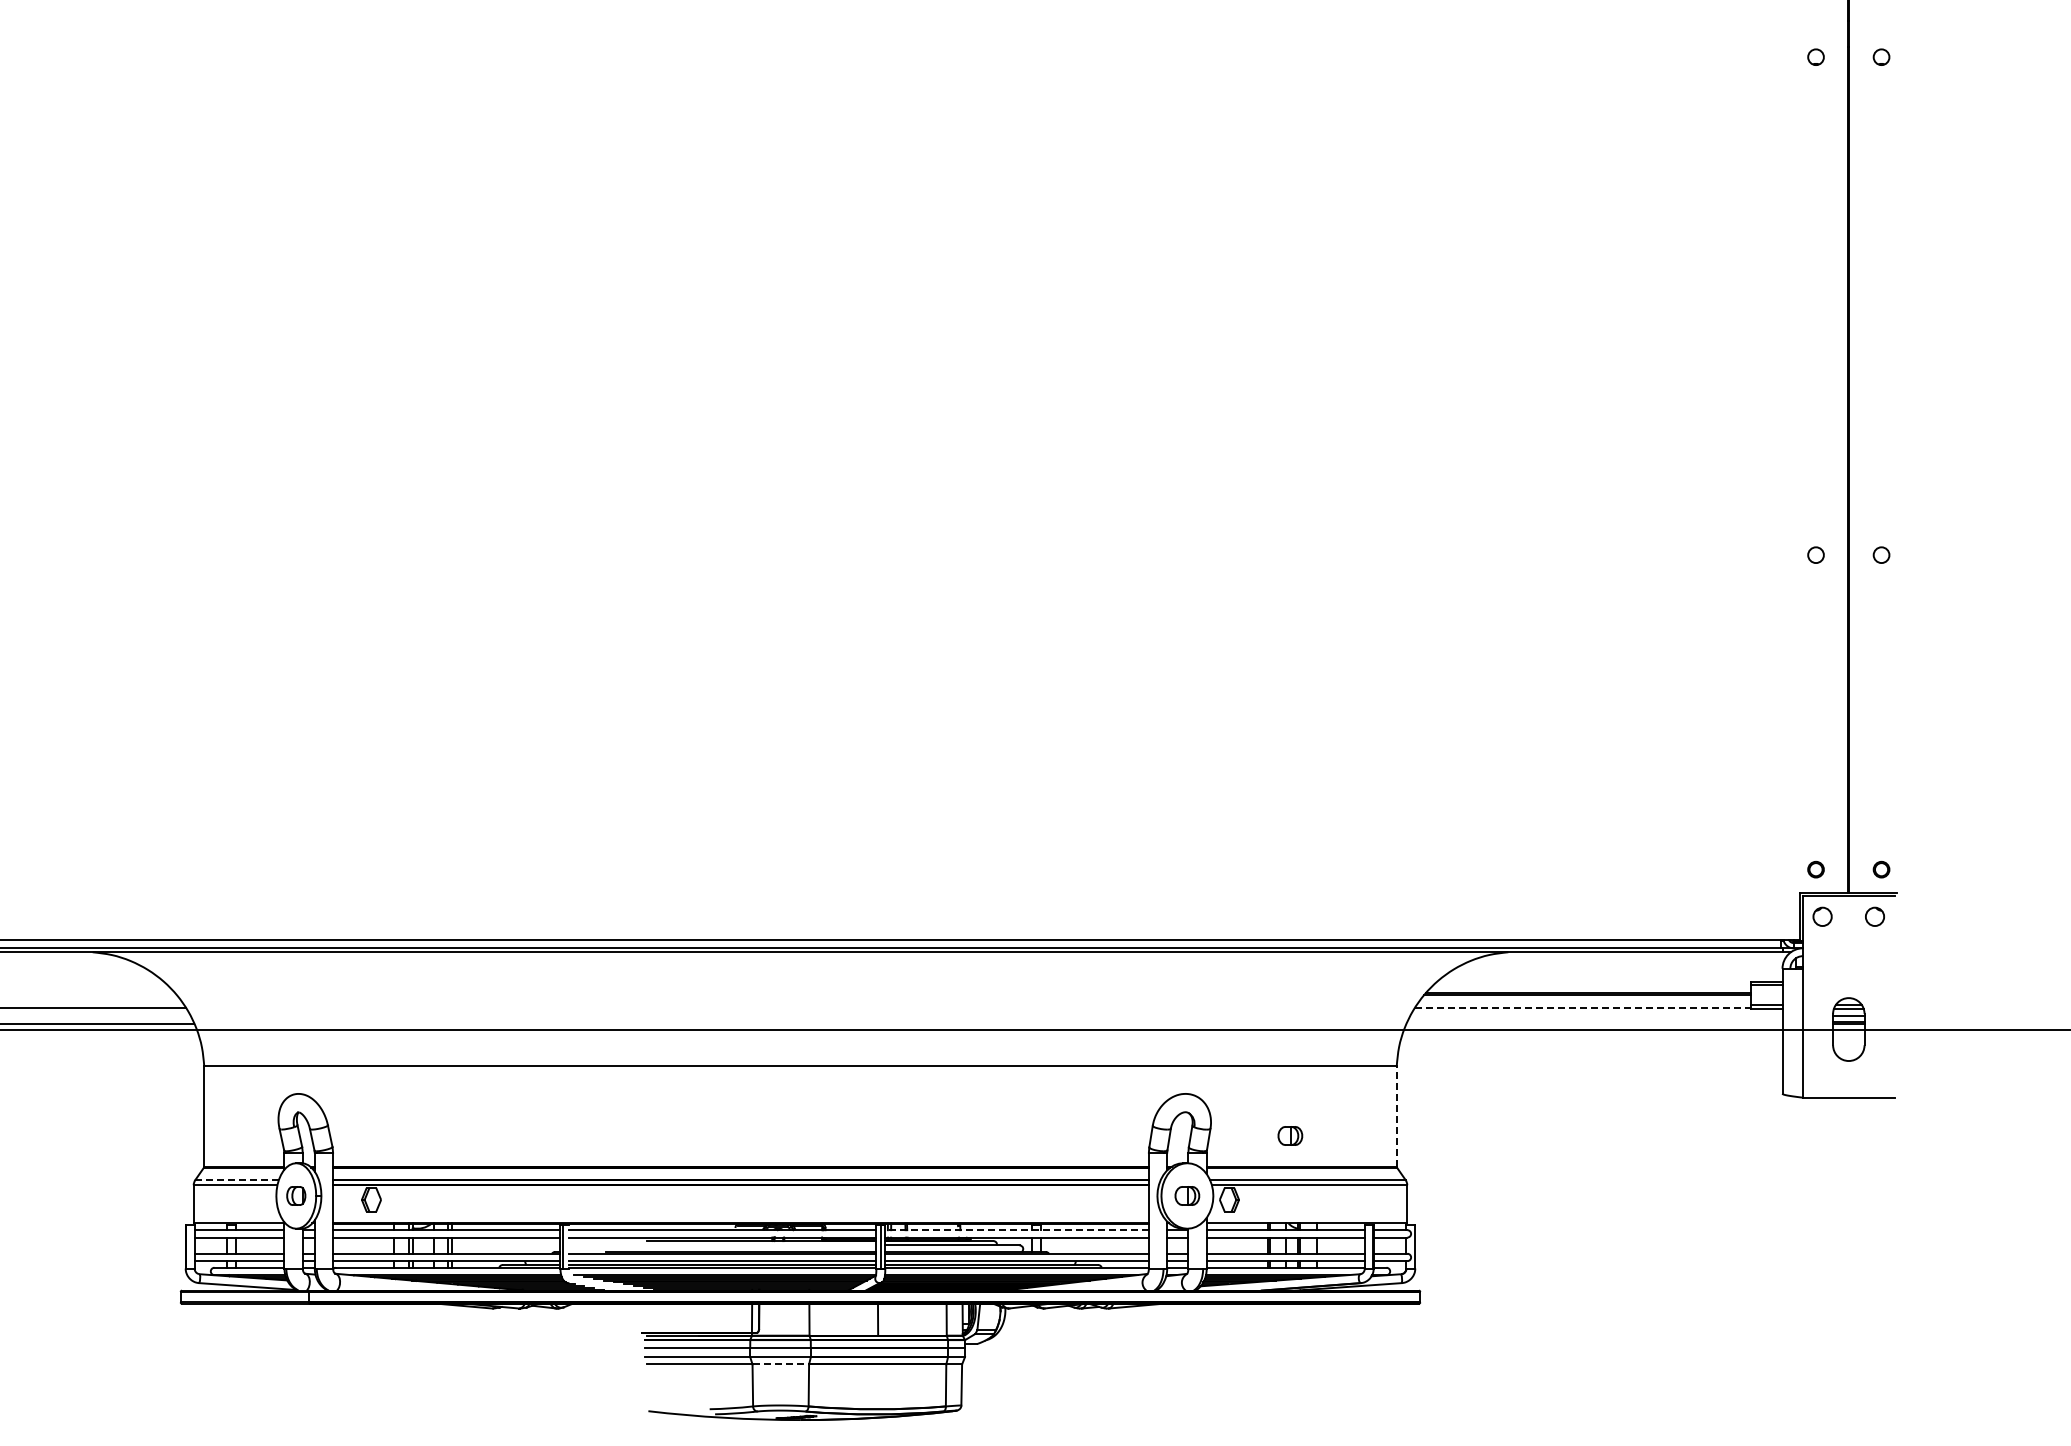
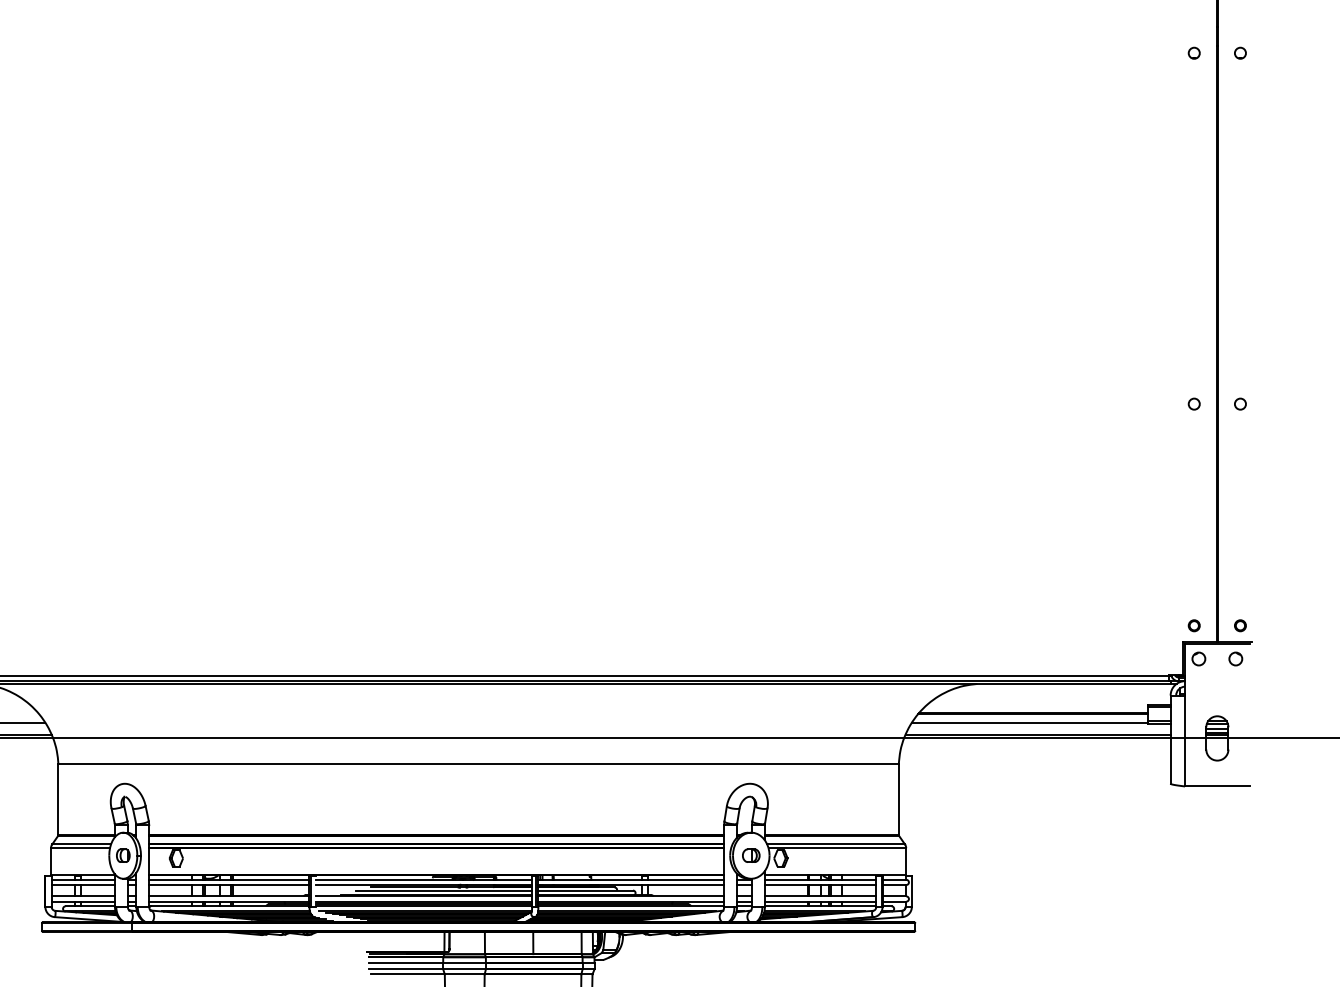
line: (1582, 1007) -> (1029, 722), dashed -> solid
line: (1594, 1024) -> (1038, 734), added
line: (1396, 1116) -> (898, 799), dashed -> solid
part: (1290, 1135) -> (823, 813), removed
line: (237, 1180) -> (81, 844), dashed -> solid
line: (1017, 1230) -> (631, 880), dashed -> solid
line: (751, 1245) -> (444, 890), added
line: (781, 1364) -> (465, 974), dashed -> solid

